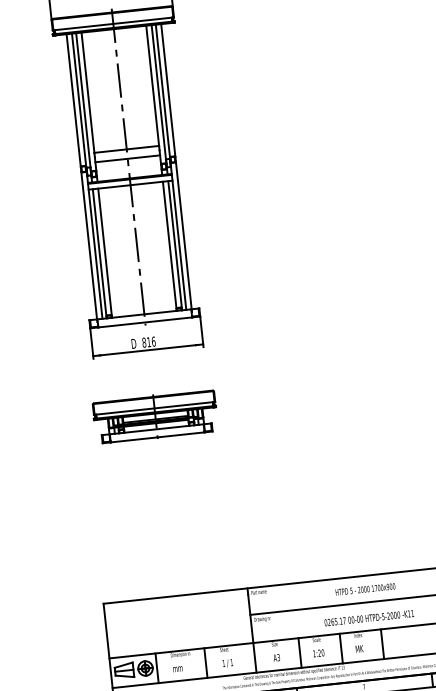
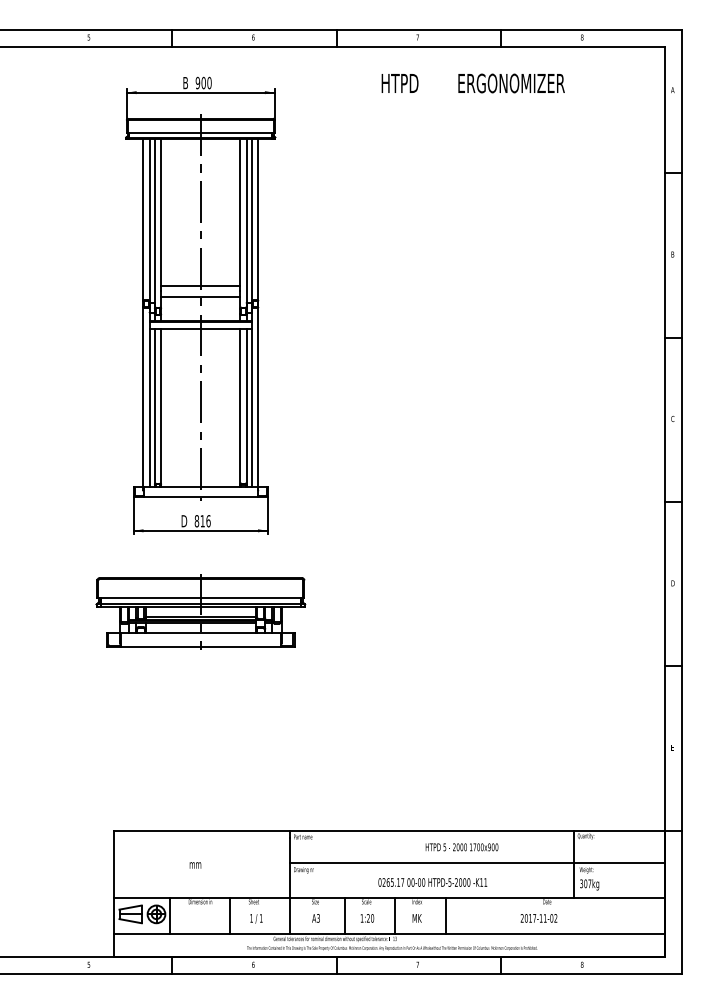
part: (155, 416) -> (200, 611), size x1.4
text: (365, 589) -> (461, 847), moved
text: (177, 669) -> (195, 865), moved

